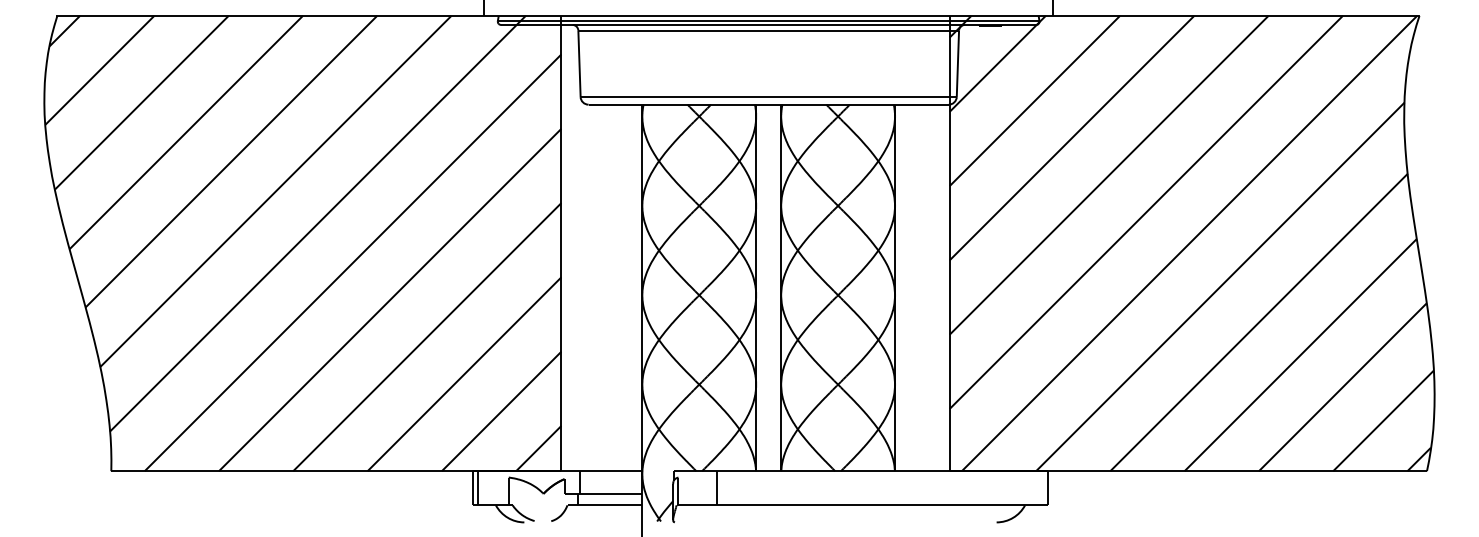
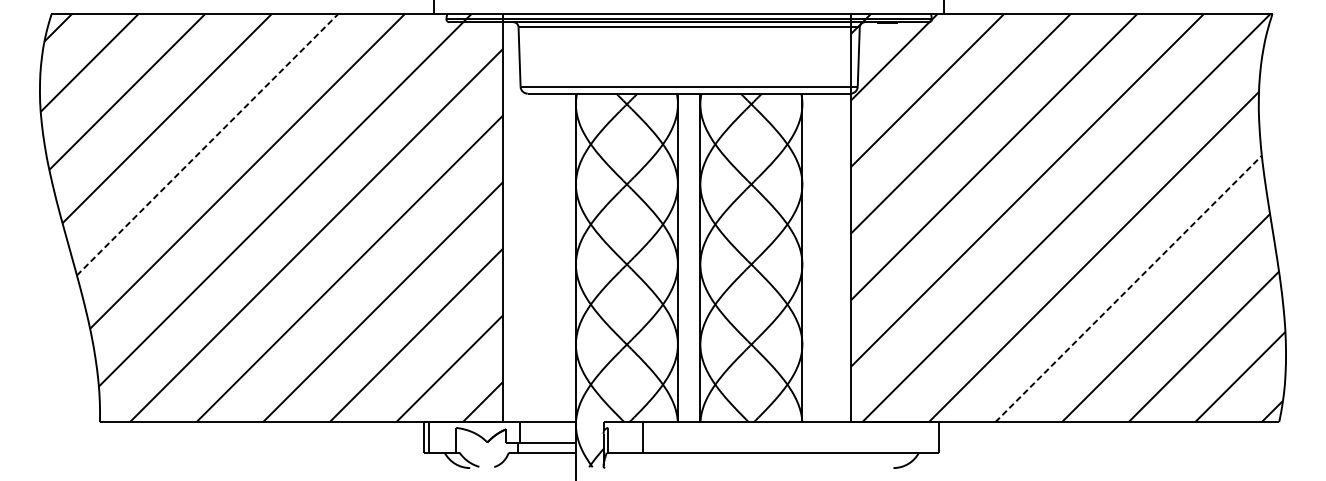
line: (231, 161) -> (207, 144), solid -> dashed
line: (1259, 322) -> (1129, 288), solid -> dashed

